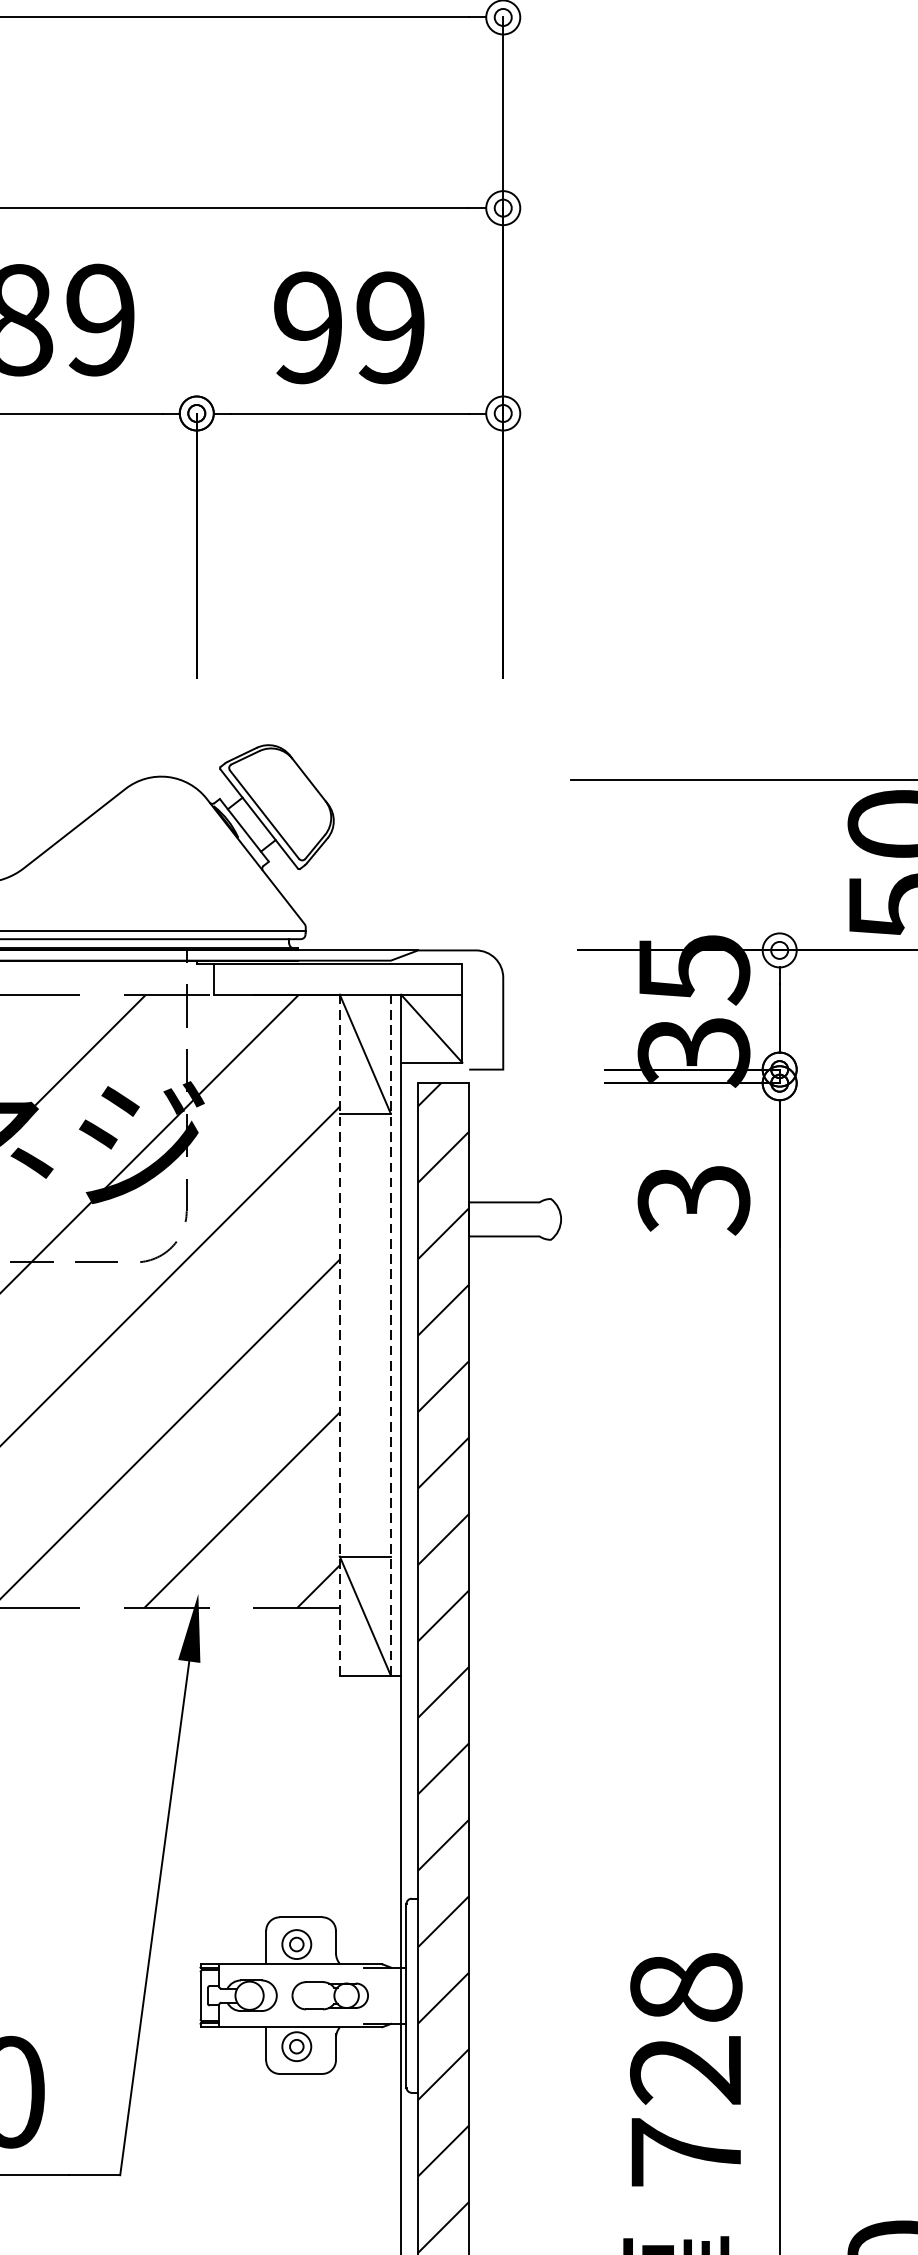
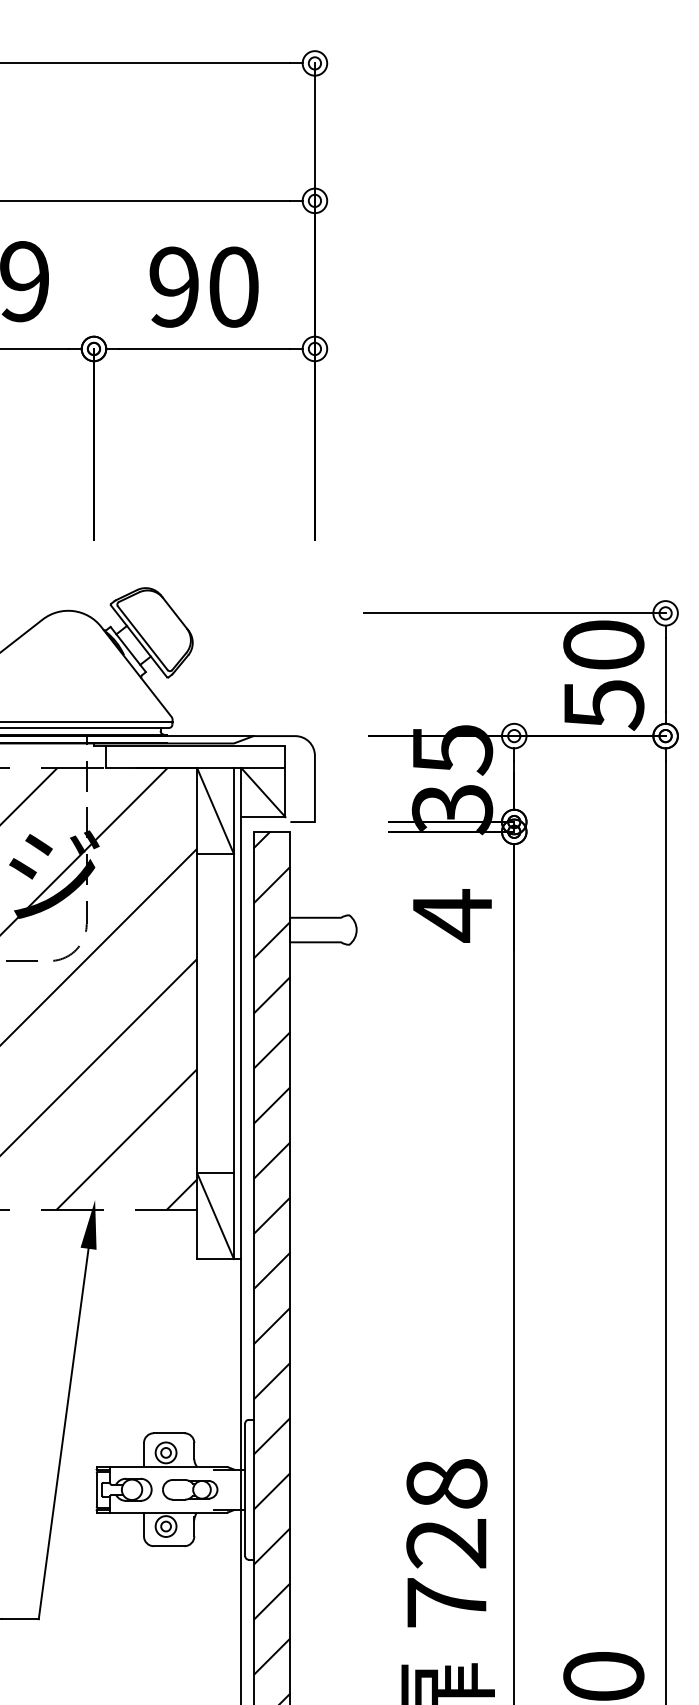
text: (390, 326) -> (233, 286), 99 -> 90
text: (694, 1199) -> (452, 915), 3 -> 4
line: (340, 1335) -> (197, 1013), dashed -> solid
line: (390, 1335) -> (233, 1013), dashed -> solid

